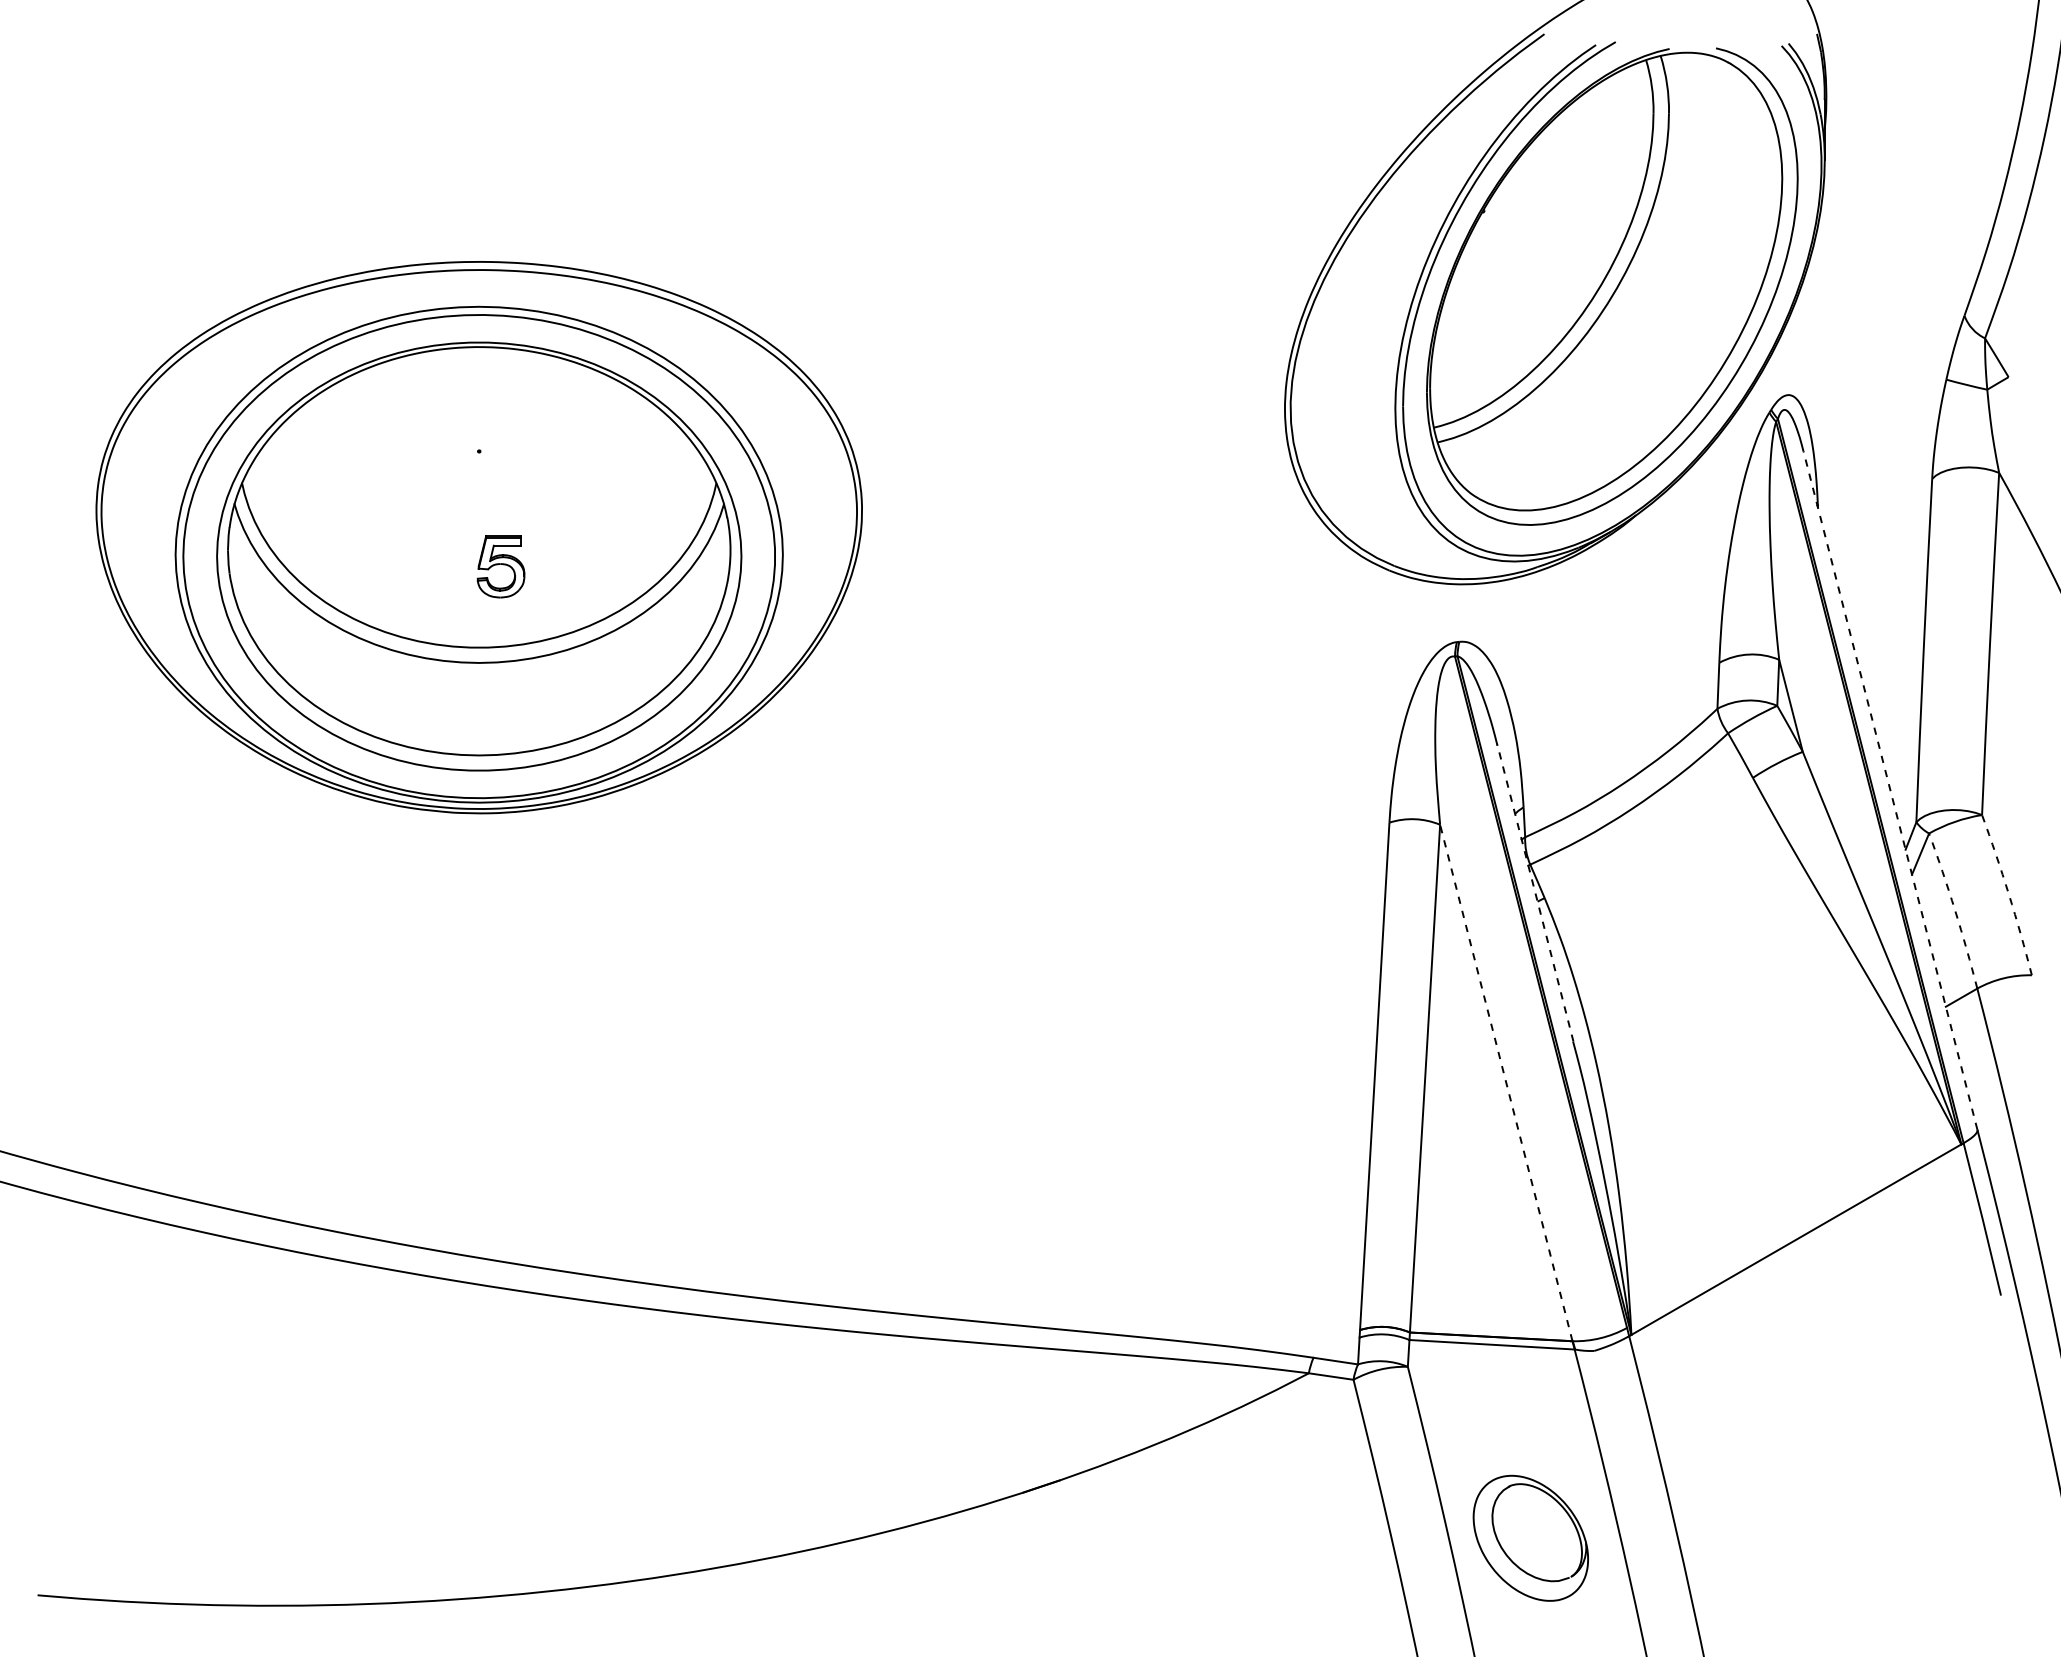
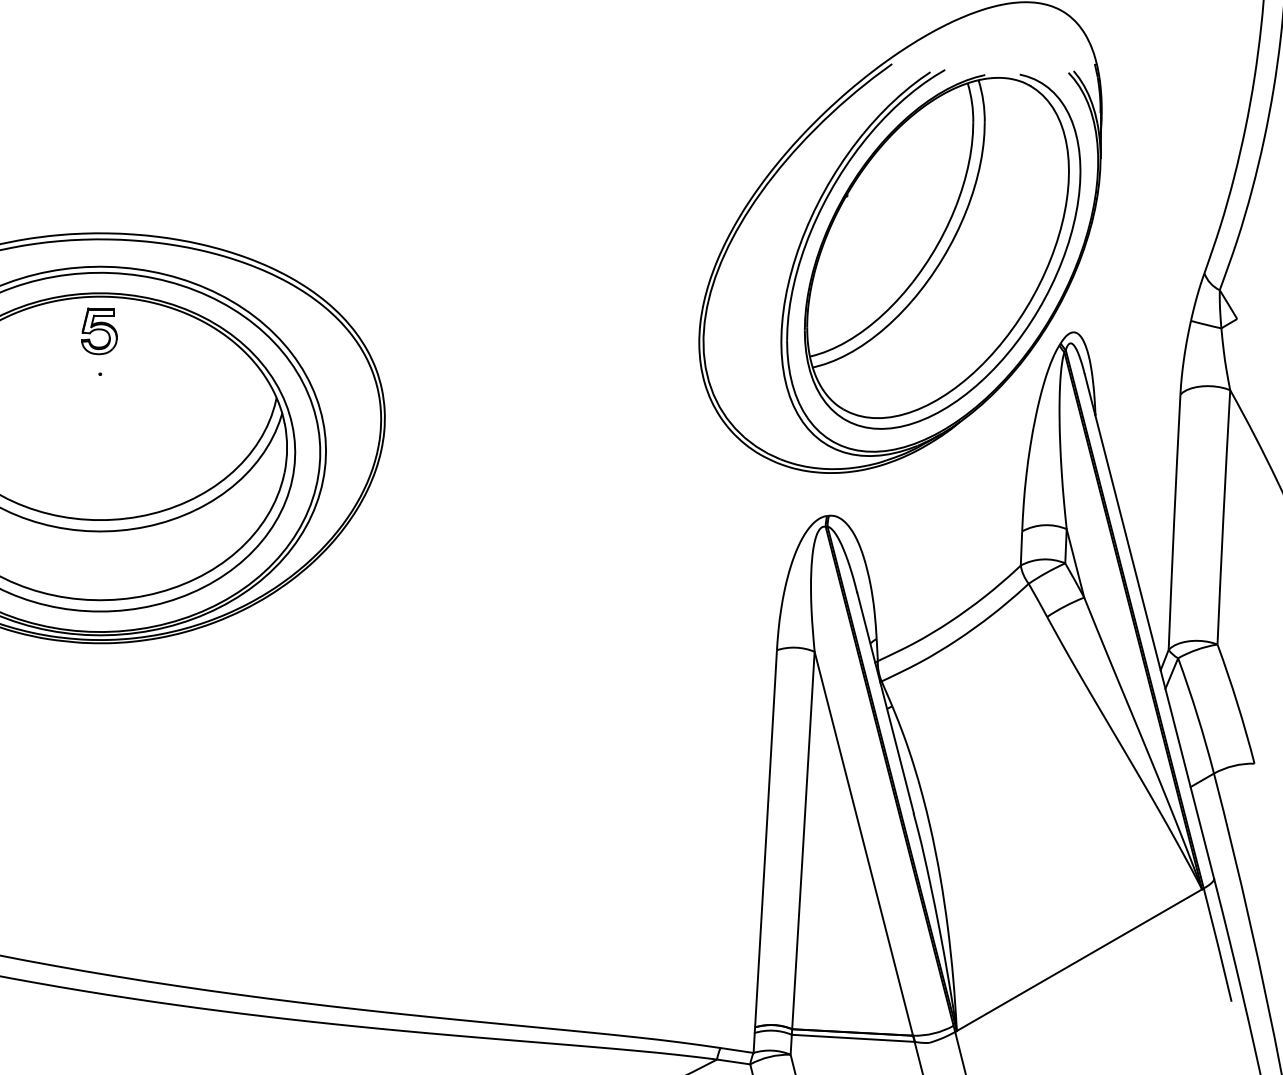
part: (500, 566) -> (99, 331), moved
line: (1890, 790) -> (1149, 626), dashed -> solid
line: (1535, 892) -> (885, 702), dashed -> solid
arc: (2008, 894) -> (1237, 703), dashed -> solid
arc: (1955, 910) -> (1197, 715), dashed -> solid
line: (1506, 1083) -> (863, 844), dashed -> solid

